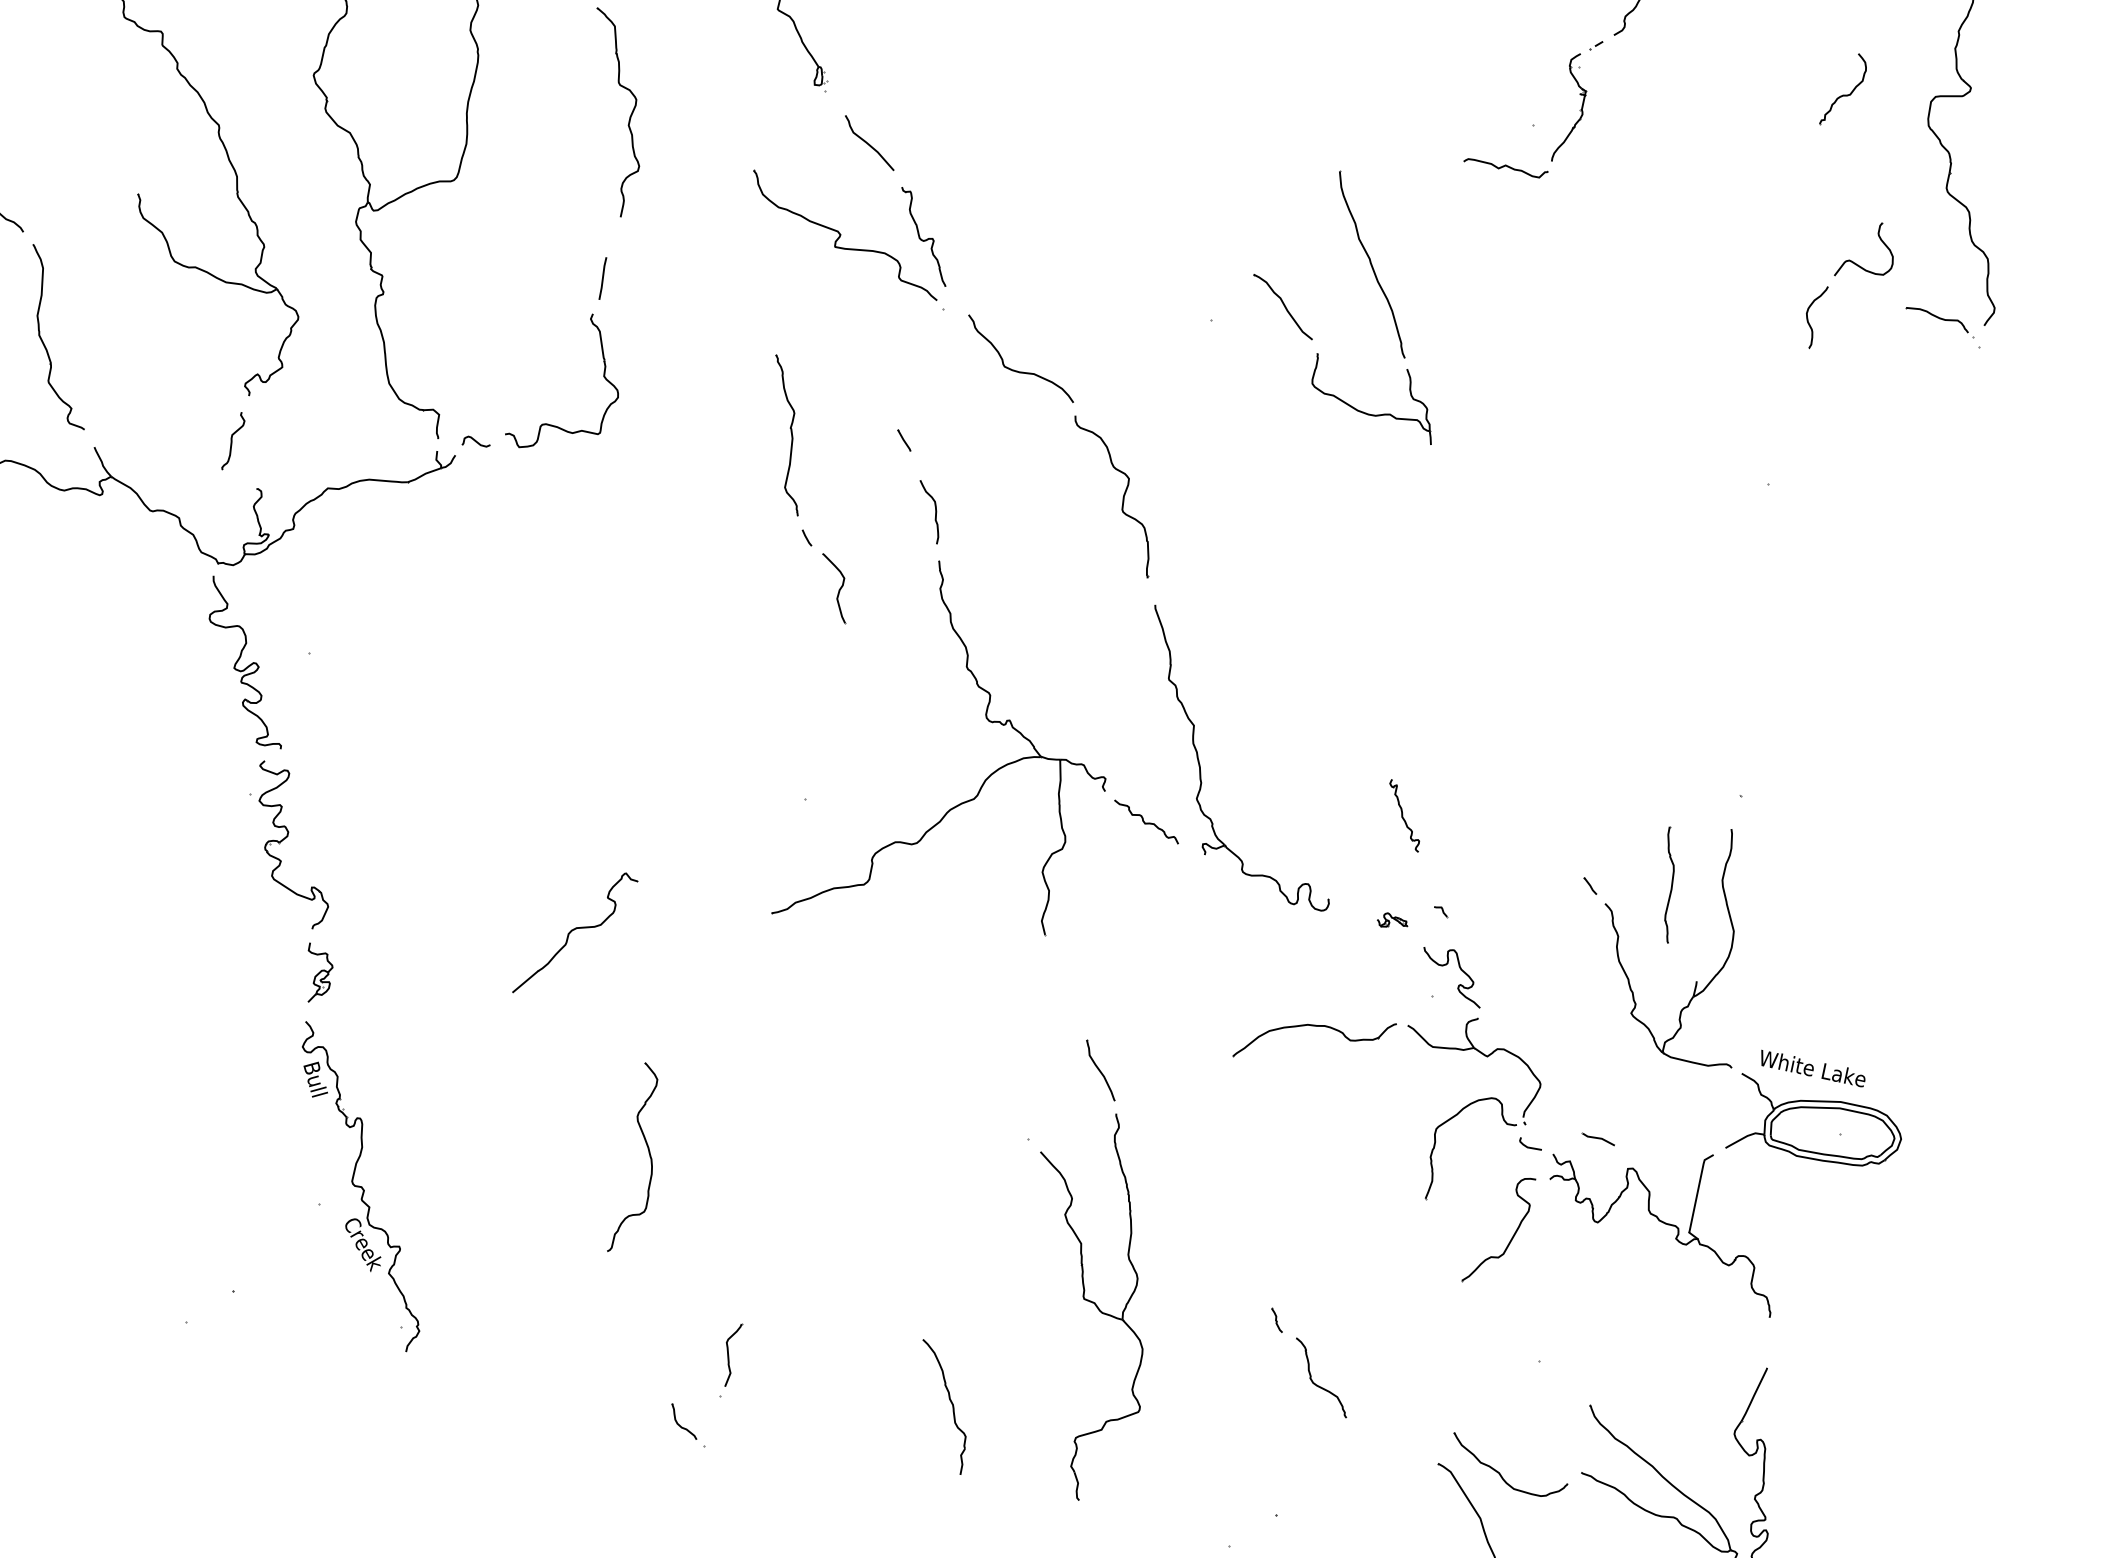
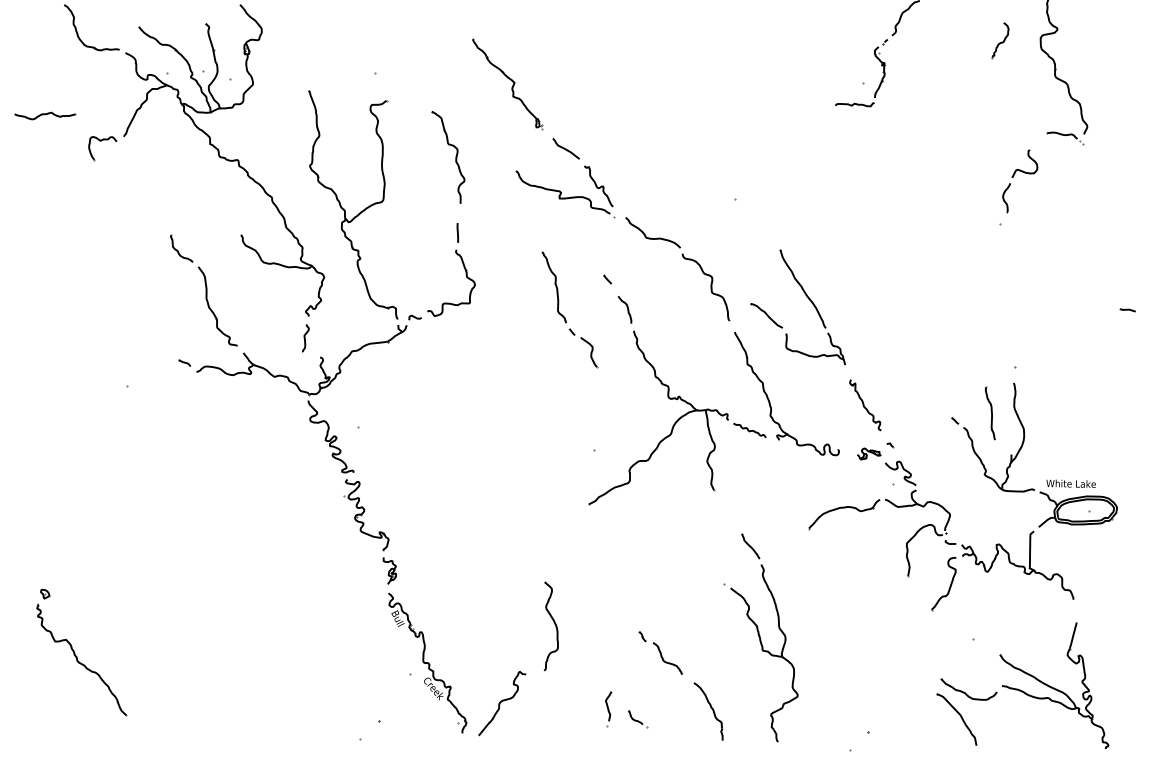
part: (1837, 275) -> (1013, 177), moved
part: (1377, 286) -> (807, 298), moved
part: (1404, 816) -> (865, 405), size x1.67
part: (1393, 920) -> (869, 453), size x1.67
part: (575, 934) -> (502, 703), moved
part: (1597, 1139) -> (1127, 310), moved
part: (1308, 1361) -> (660, 652), moved
part: (689, 1426) -> (638, 719), moved

